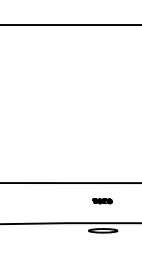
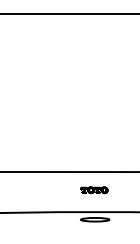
part: (102, 201) -> (94, 190), size x1.4

